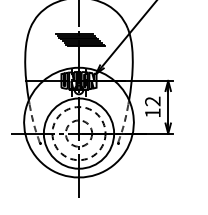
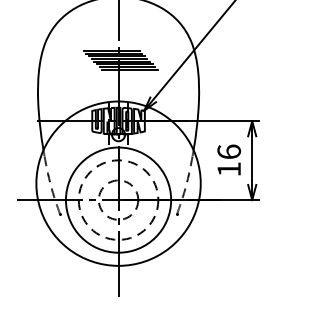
text: (152, 101) -> (228, 152), 12 -> 16

